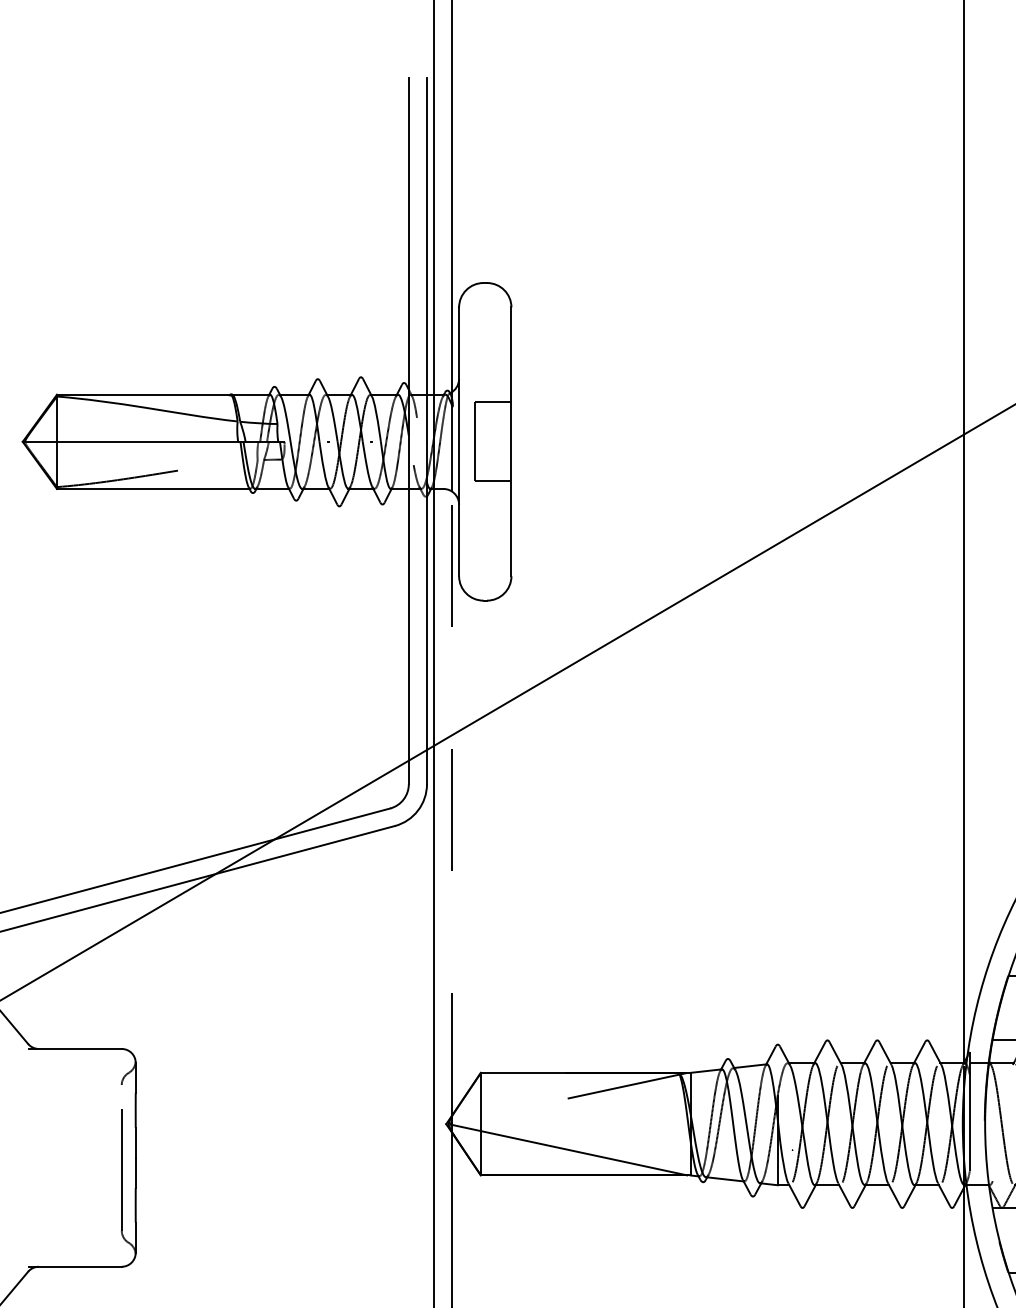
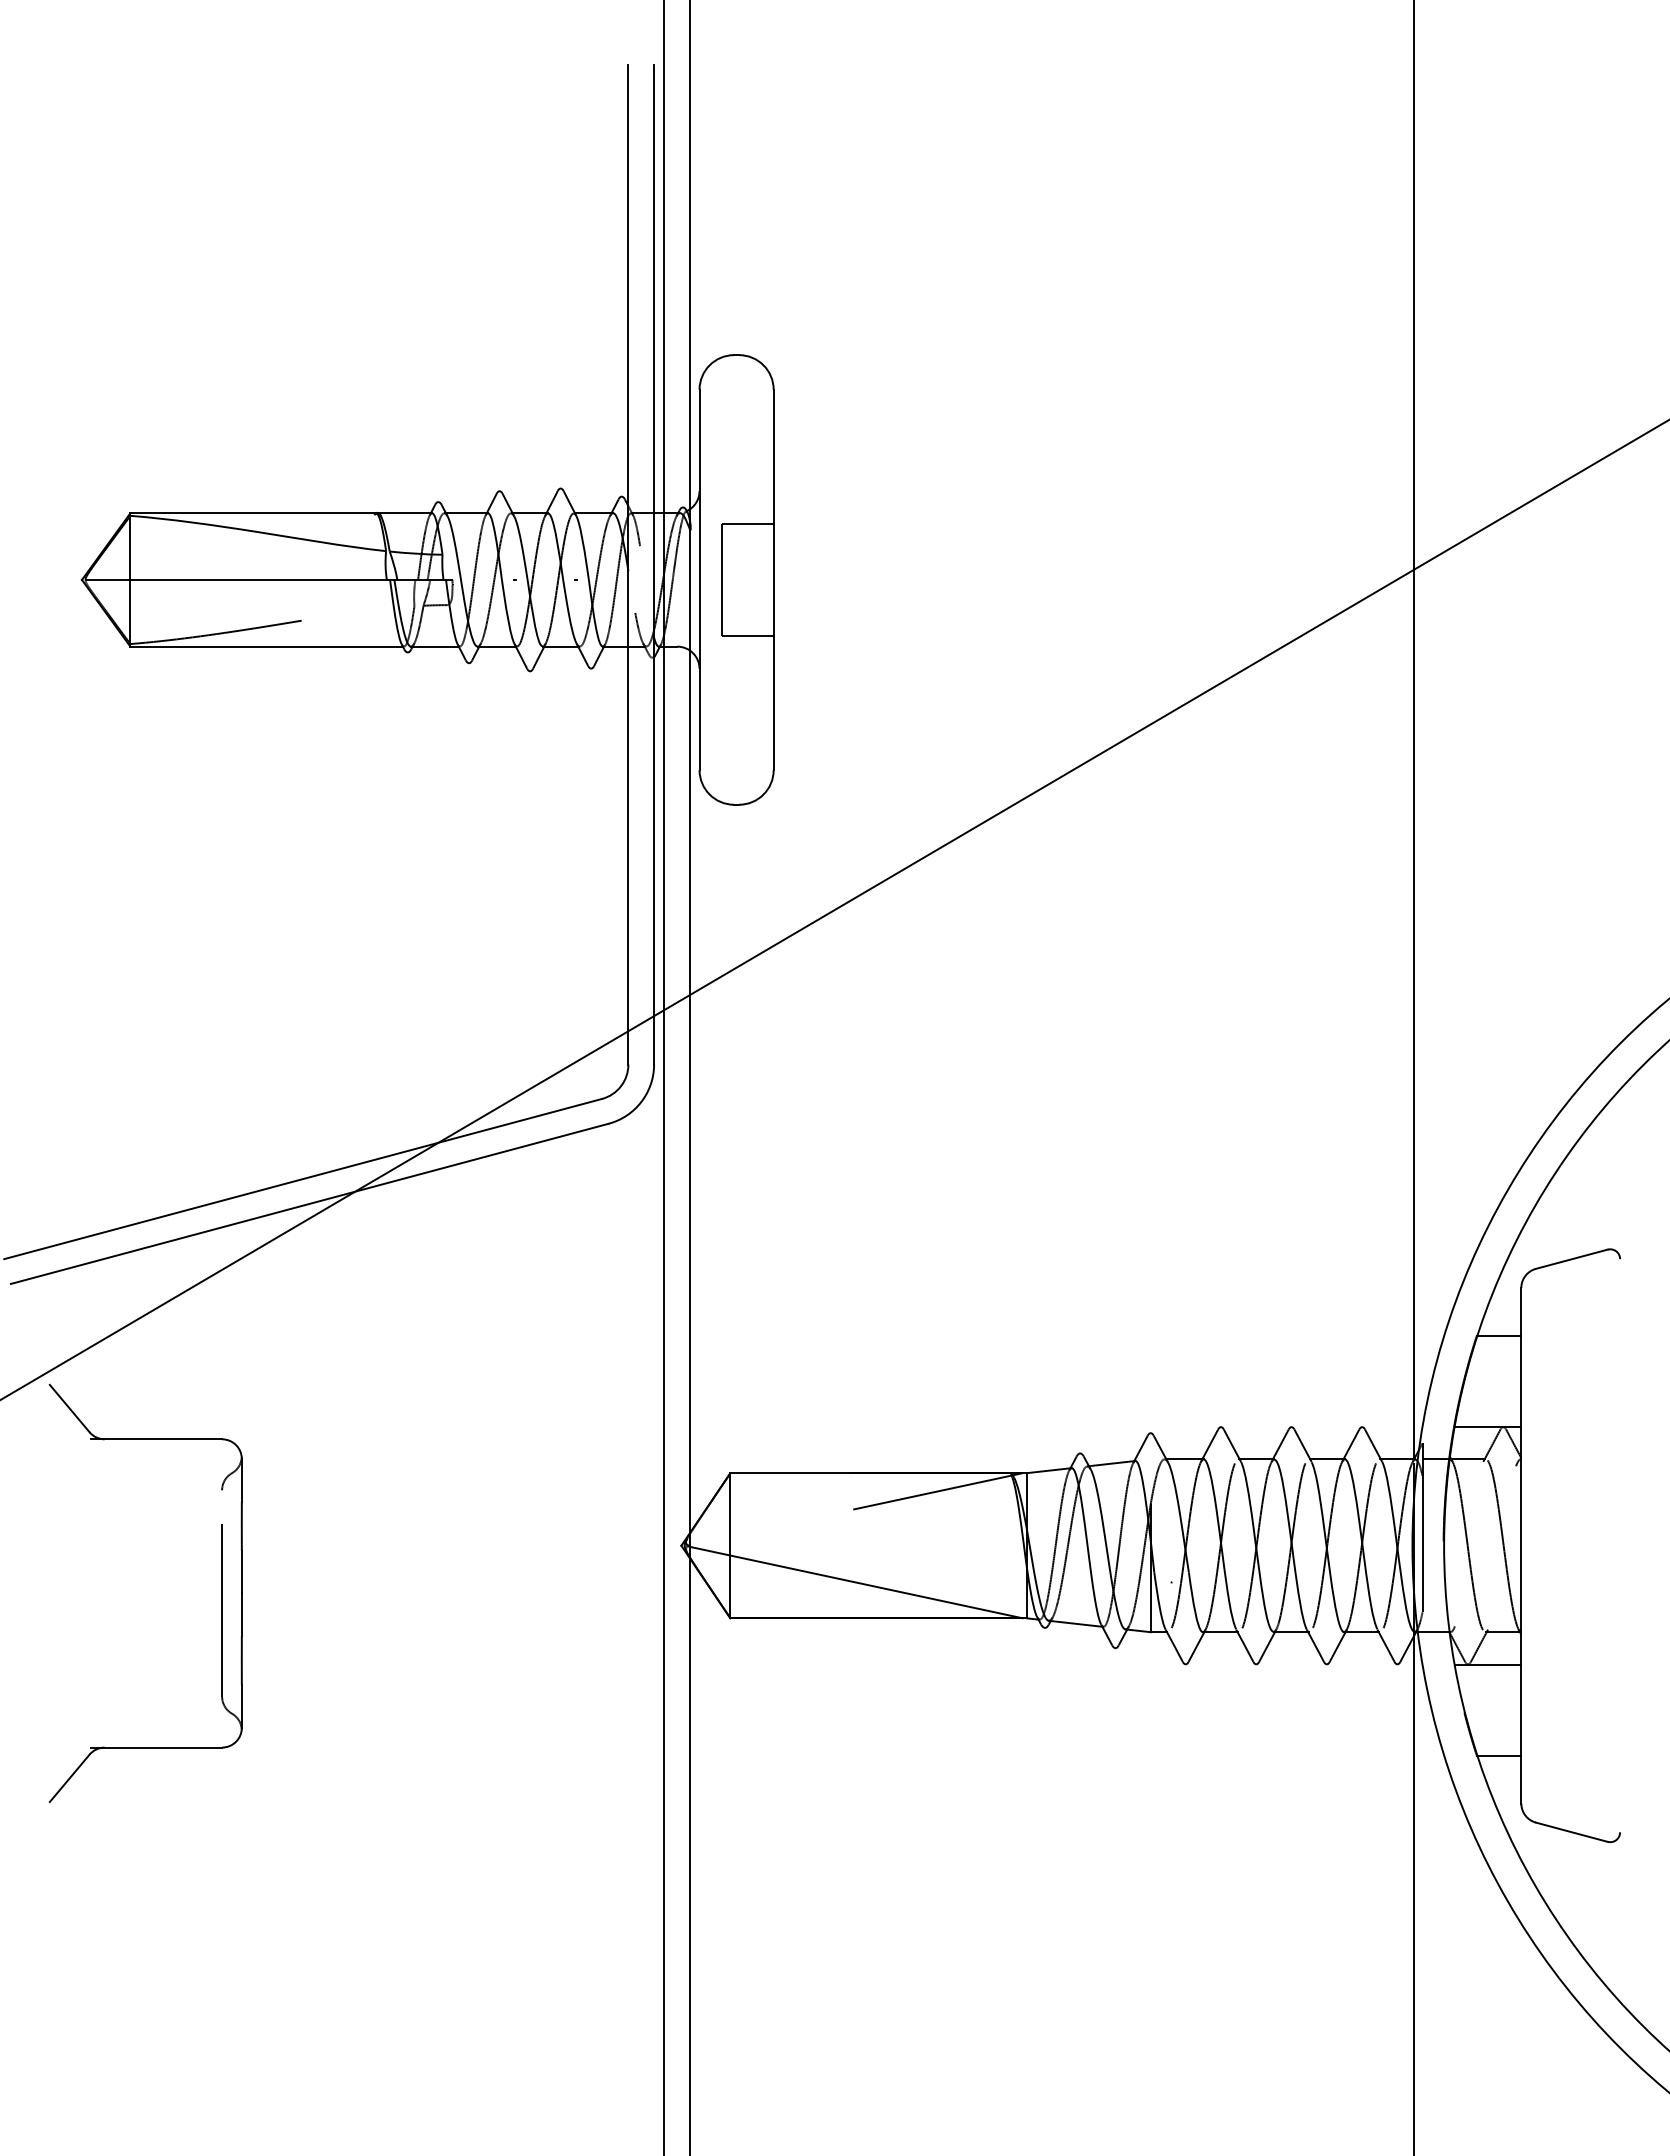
line: (452, 803) -> (689, 1091), dashed -> solid

